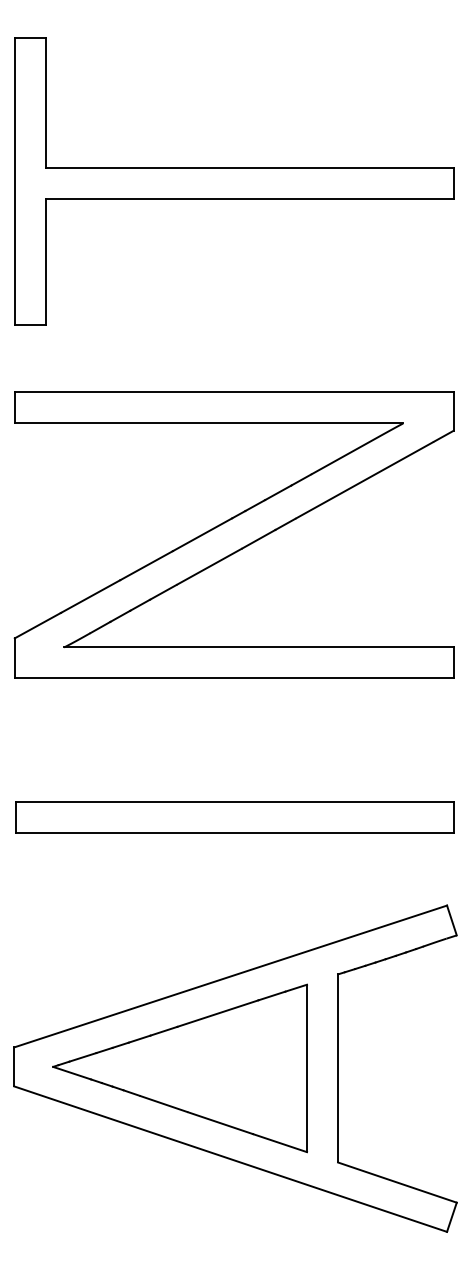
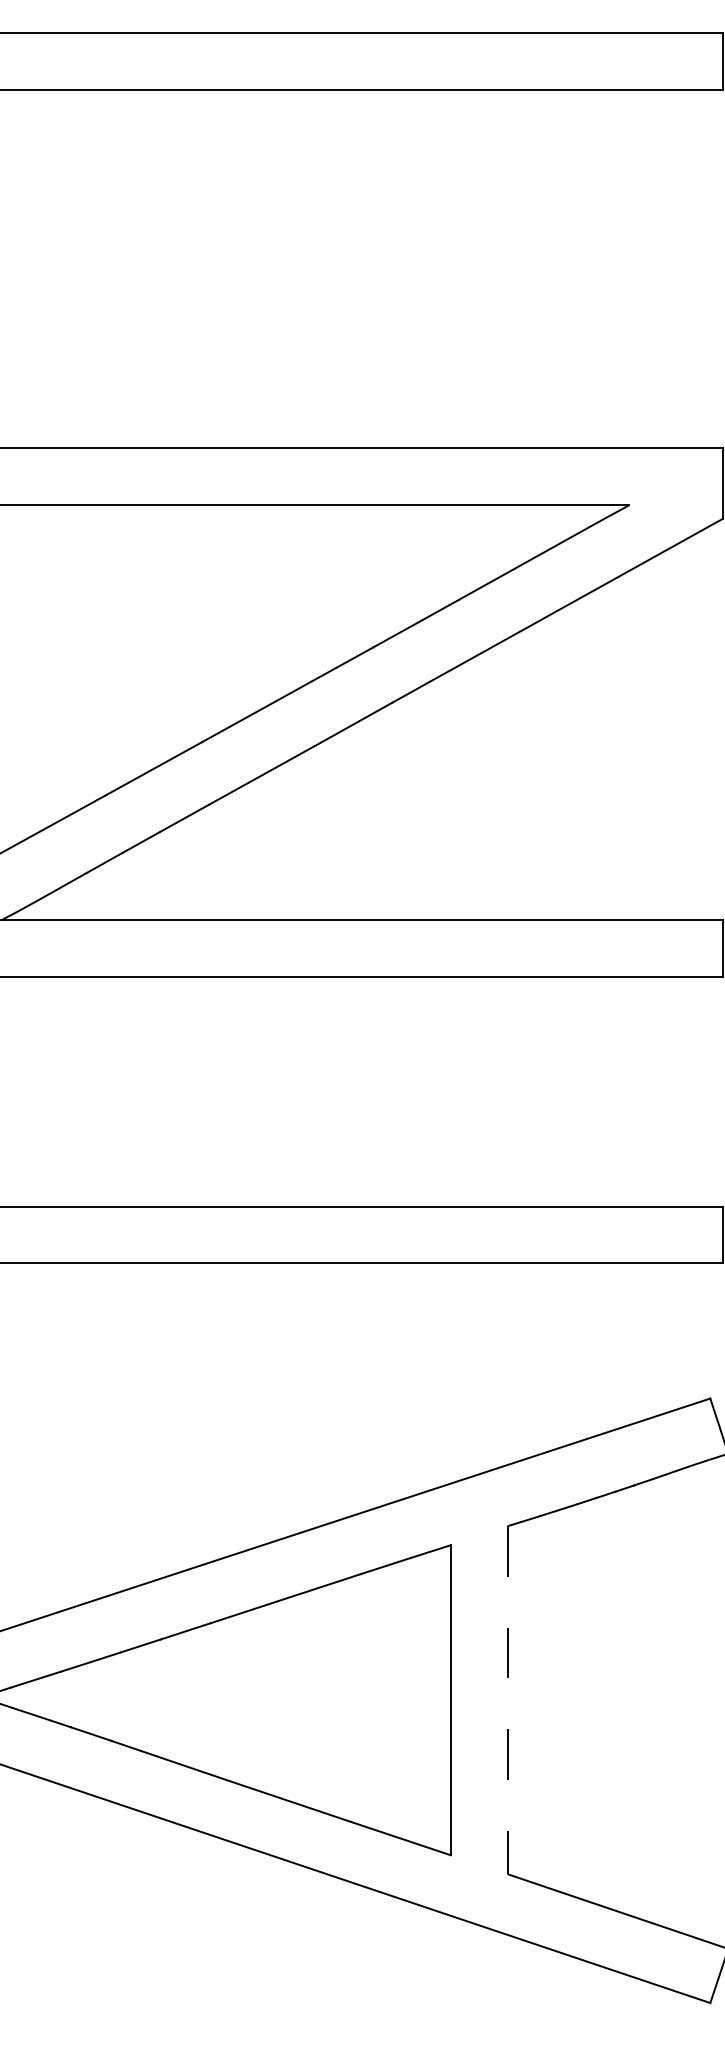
line: (338, 1068) -> (509, 1700), solid -> dashed

